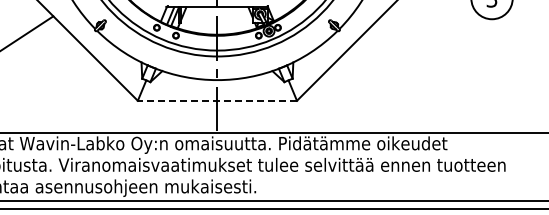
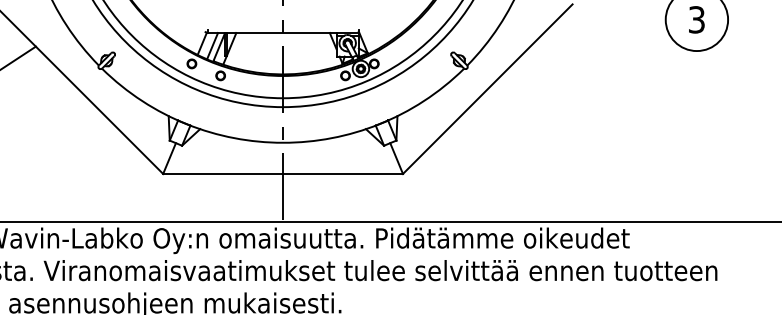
line: (217, 100) -> (283, 173), dashed -> solid

